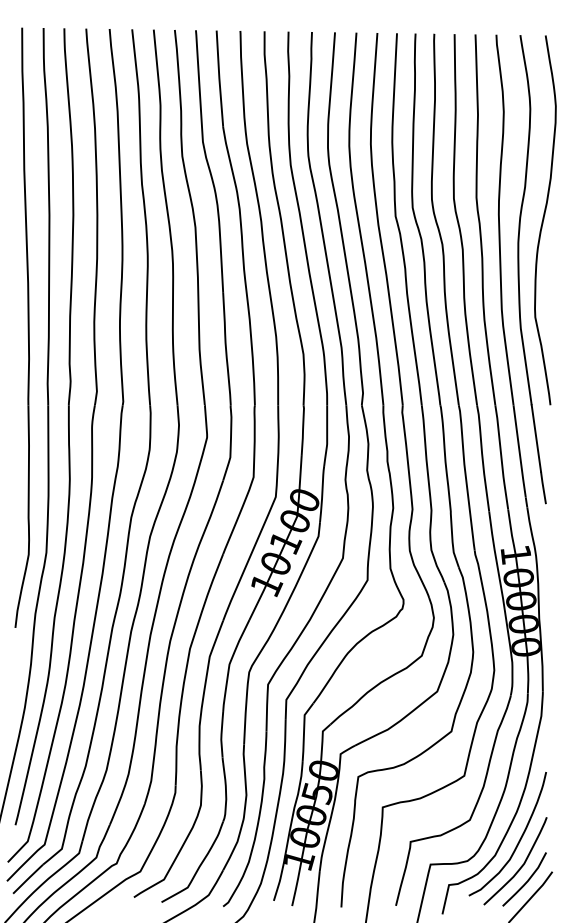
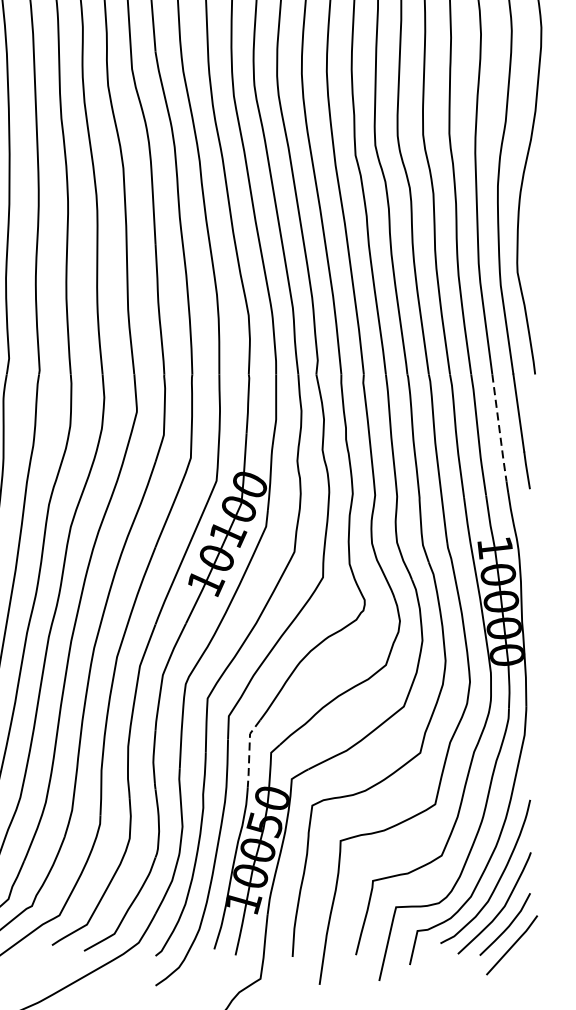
line: (519, 452) -> (499, 429), solid -> dashed
line: (304, 730) -> (249, 751), solid -> dashed

